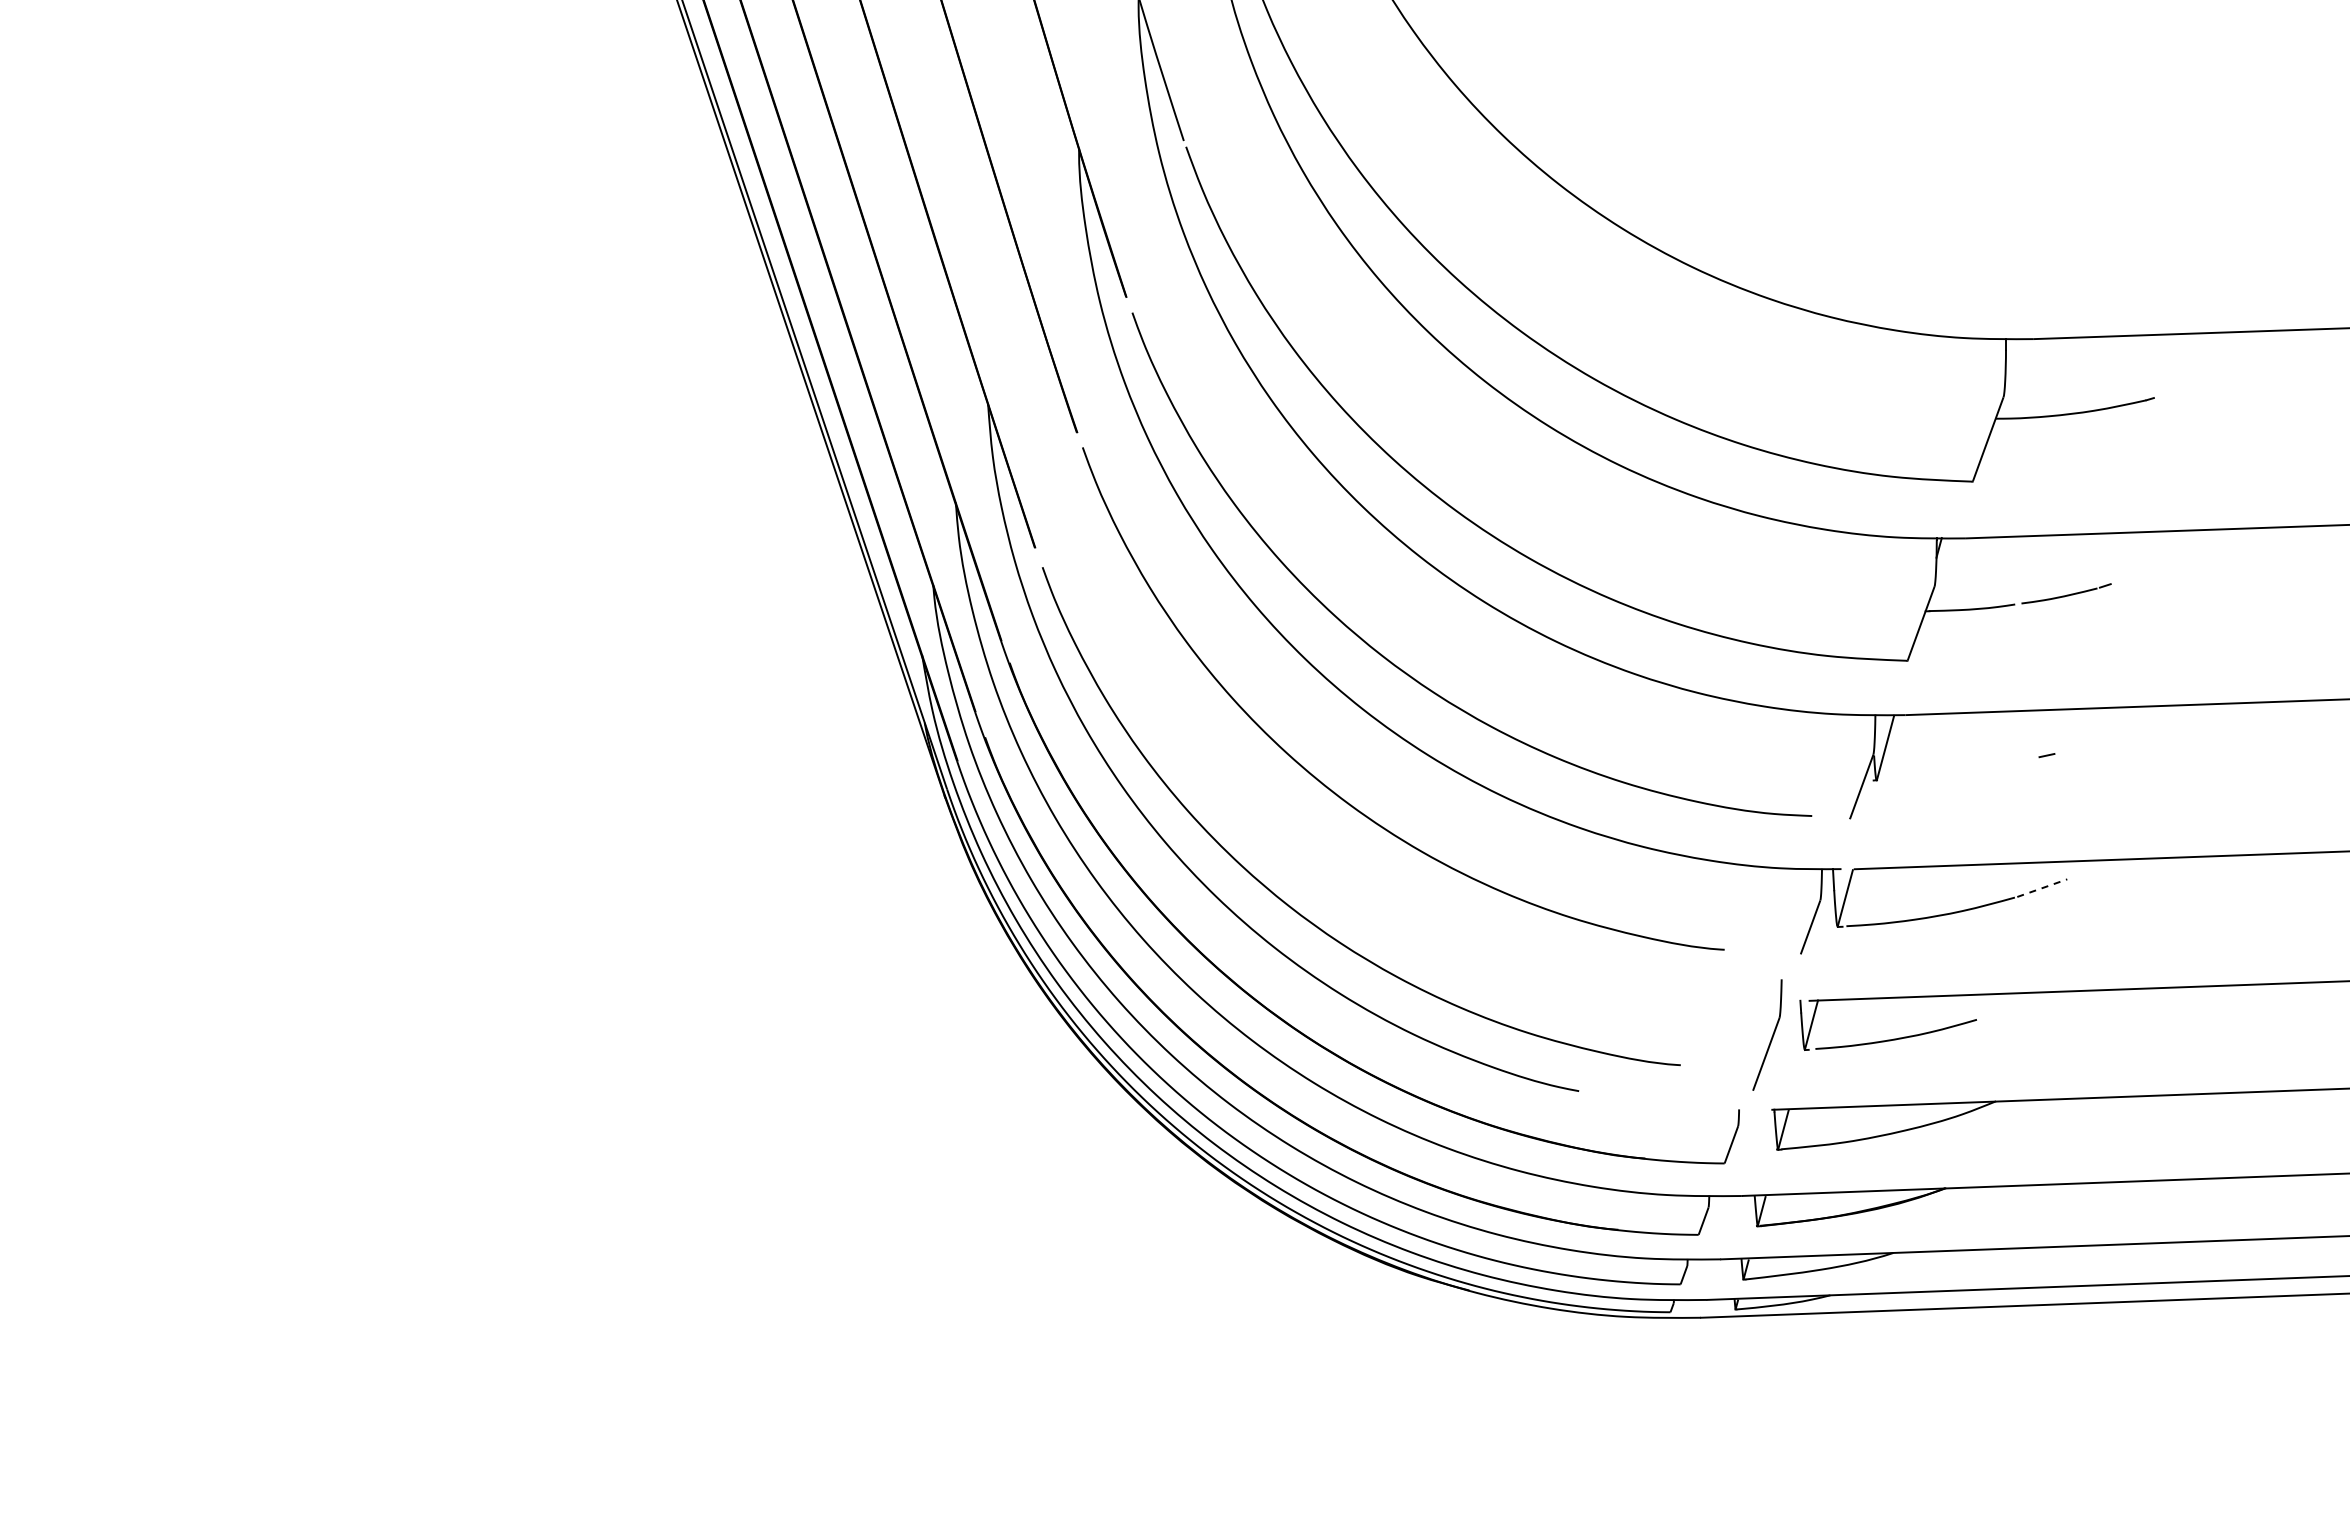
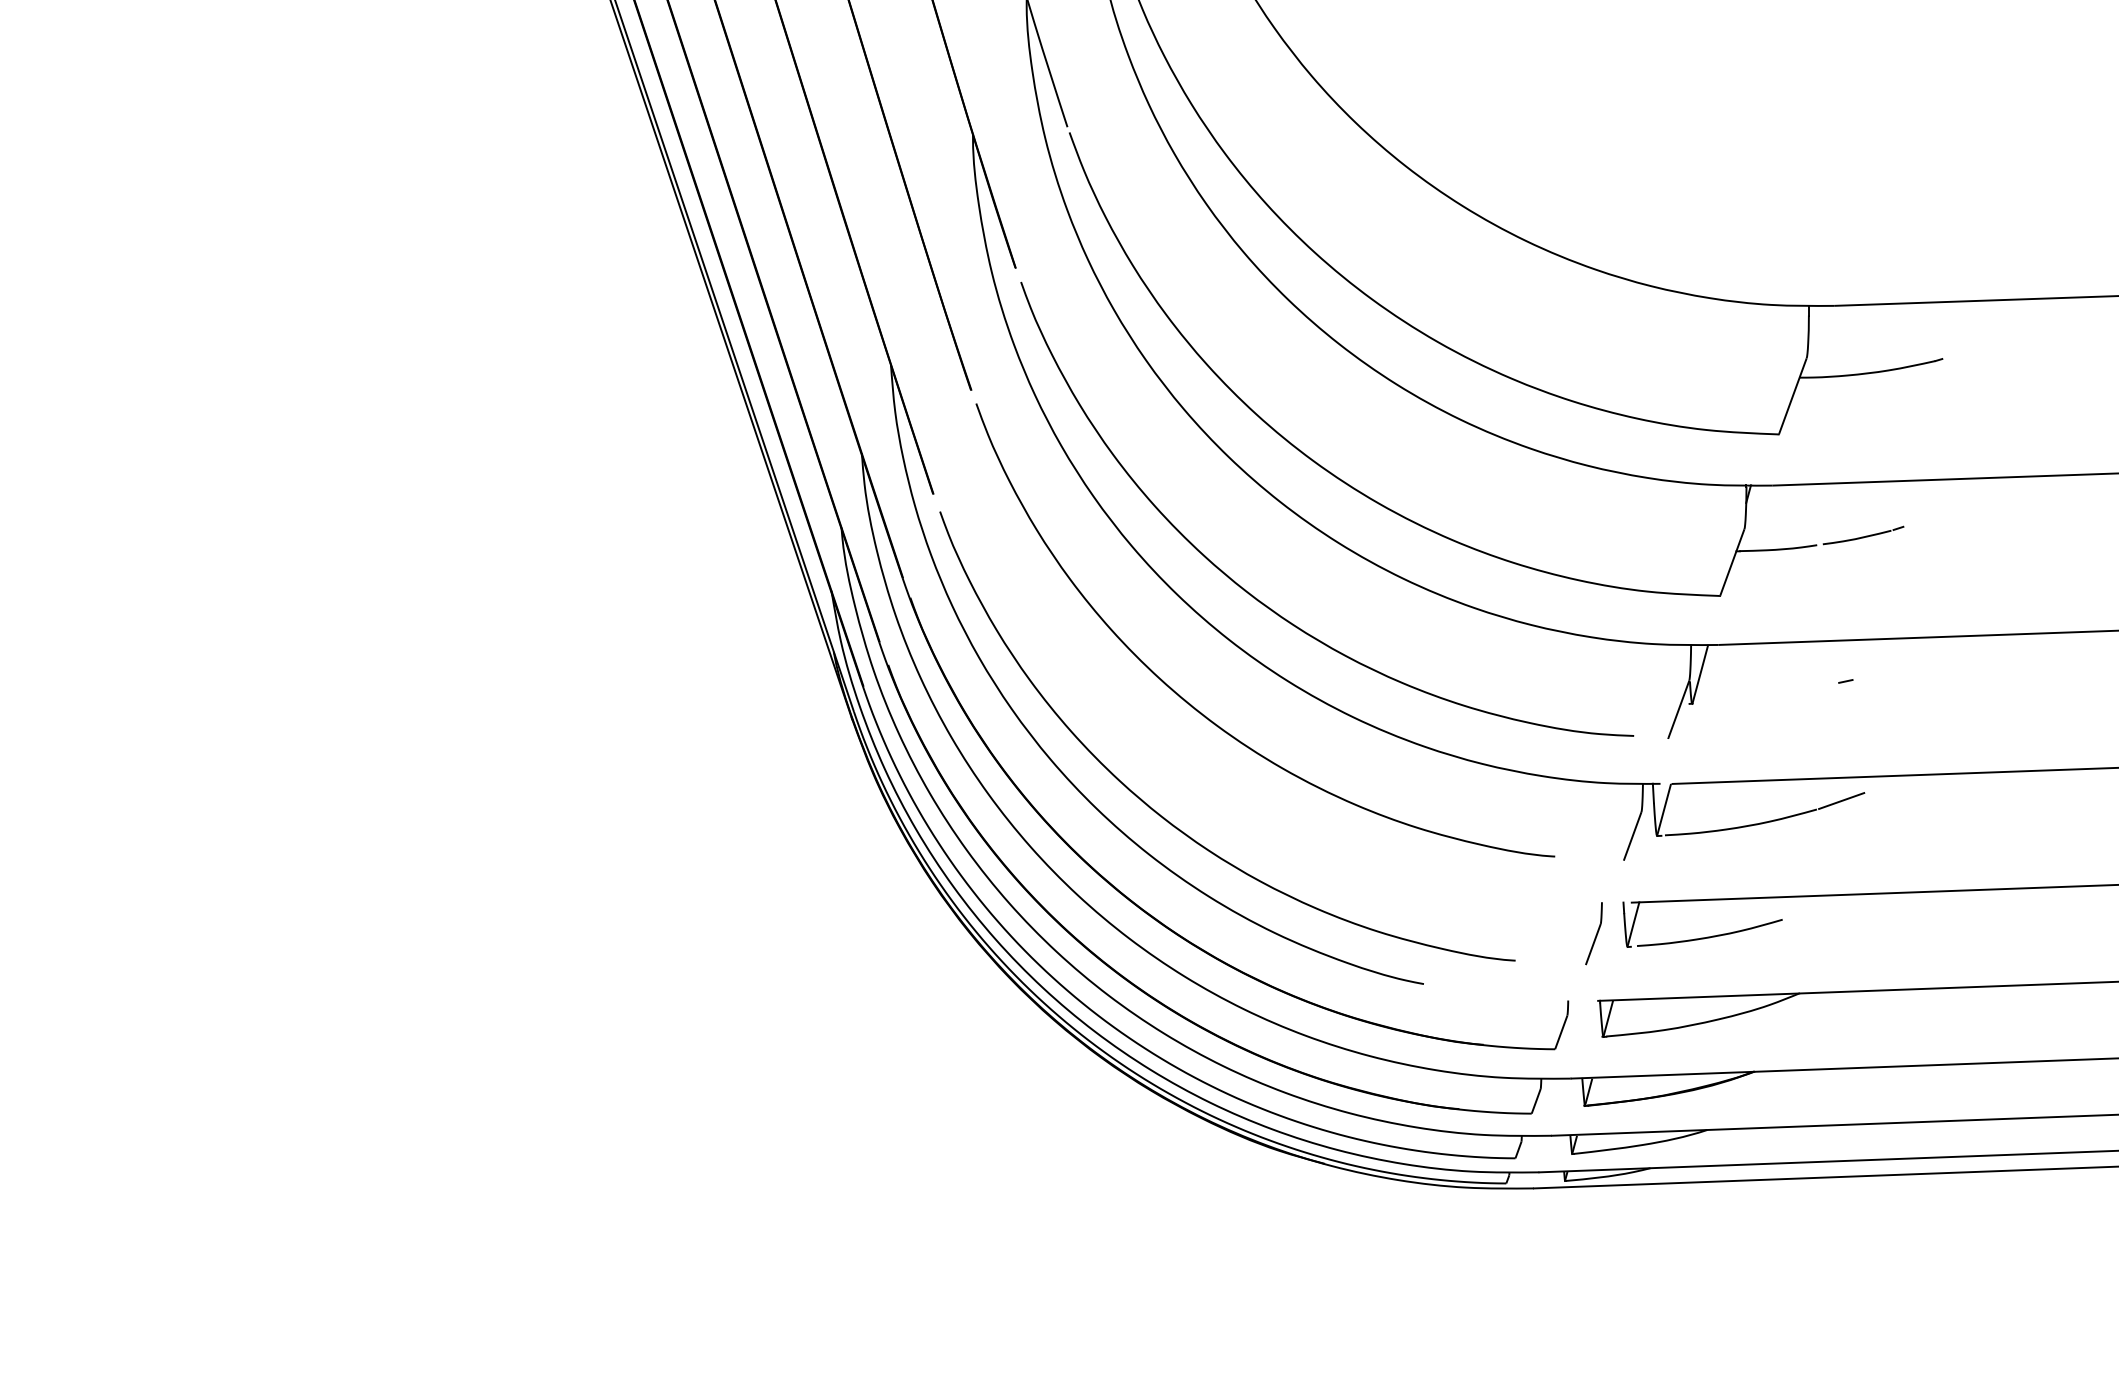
line: (2042, 888) -> (1841, 801), dashed -> solid
part: (1767, 1035) -> (1593, 933), size x0.62

